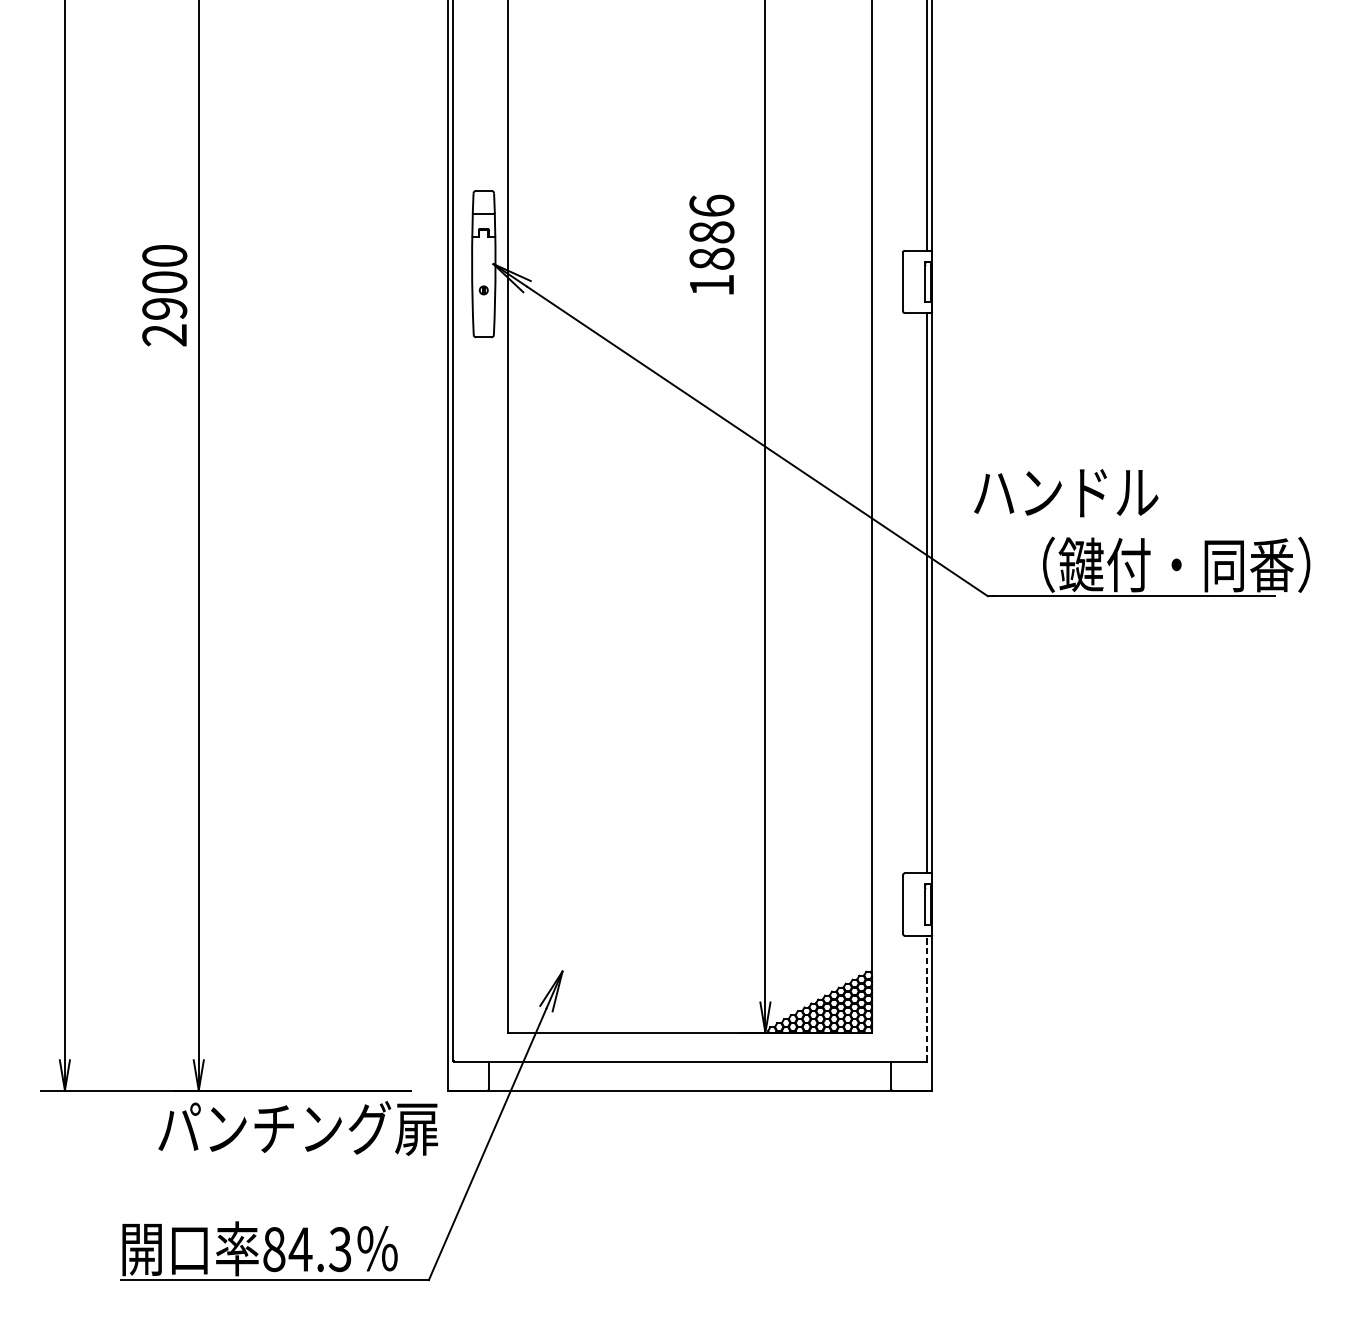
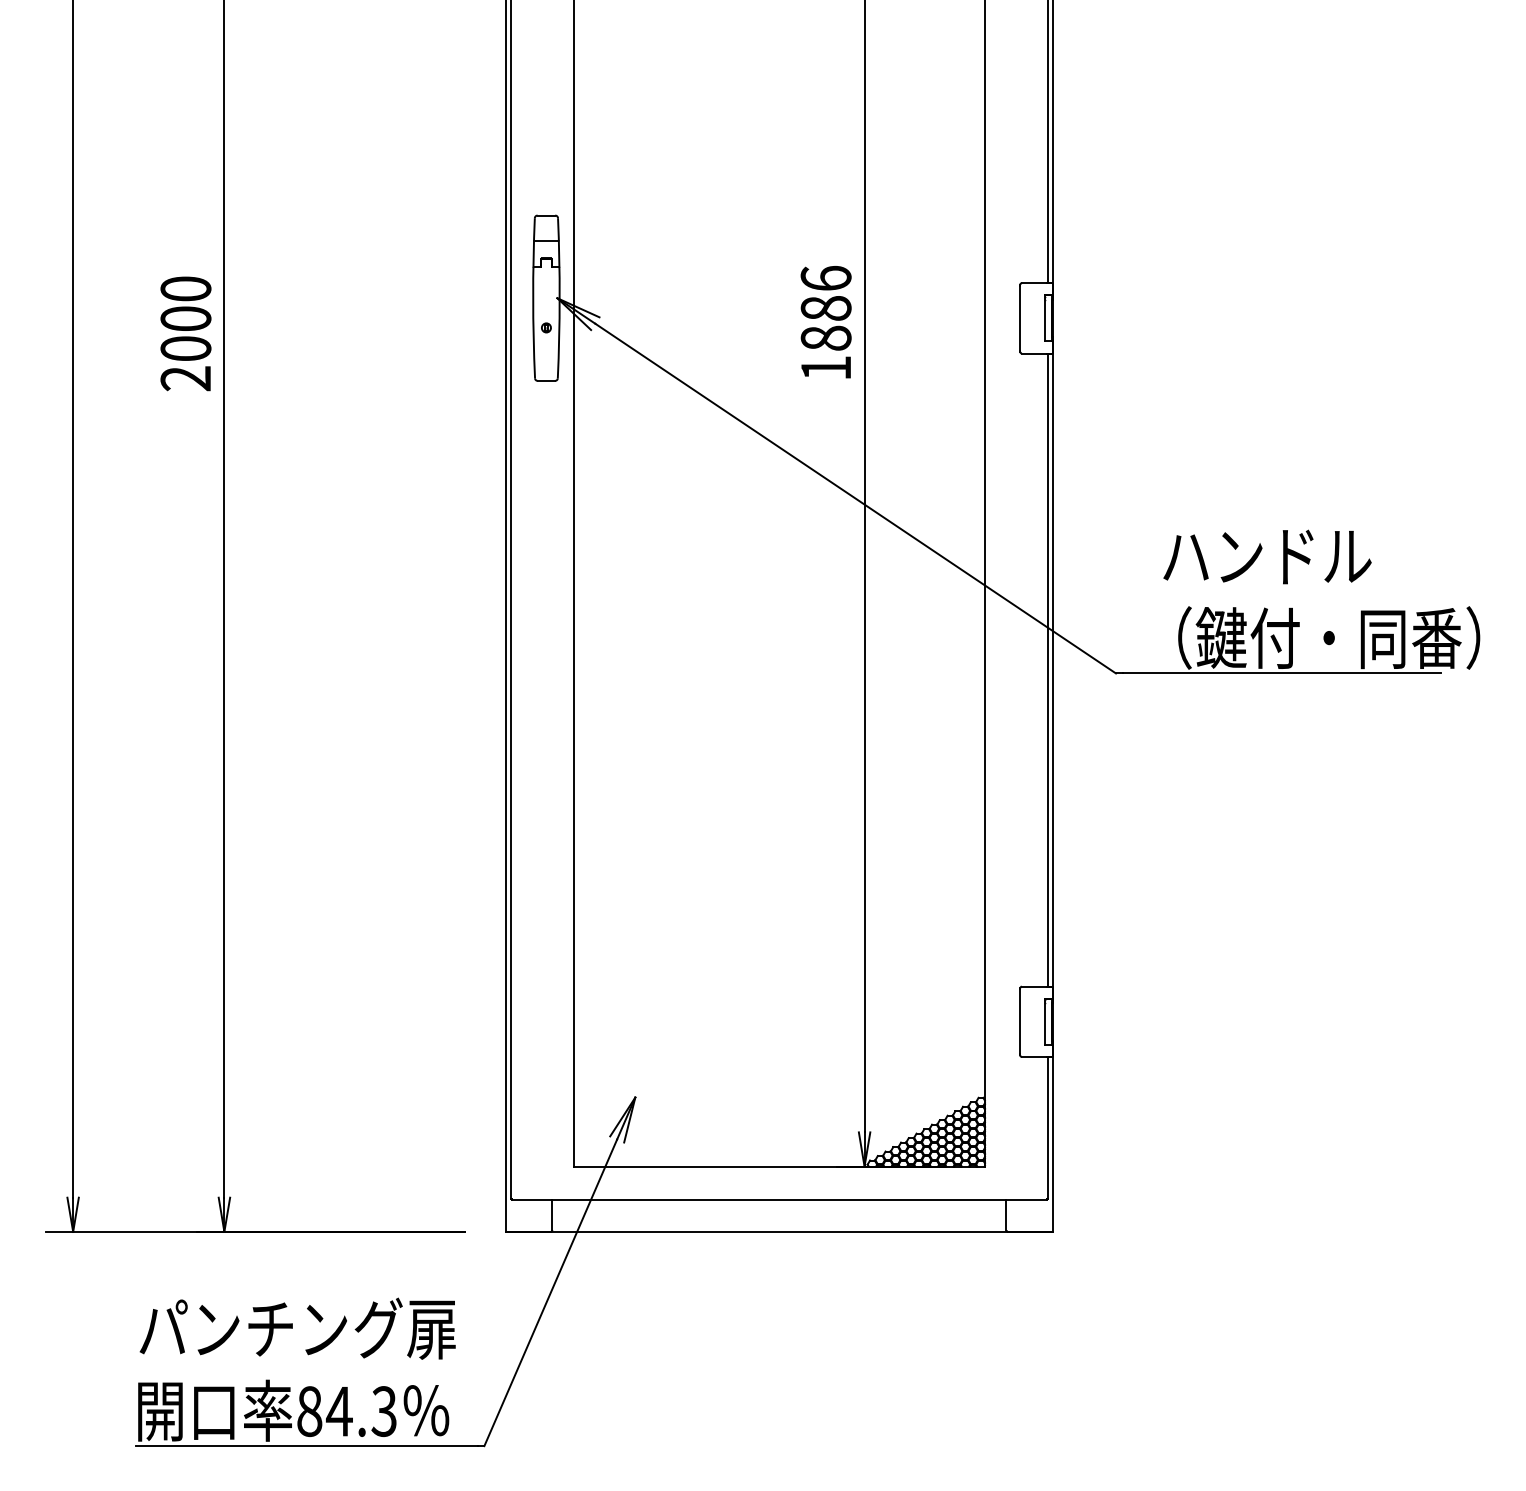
text: (711, 244) -> (825, 322), moved
text: (164, 308) -> (185, 348), 2900 -> 2000
text: (1066, 492) -> (1267, 556), moved
line: (927, 998) -> (1047, 1127), dashed -> solid
text: (298, 1128) -> (297, 1328), moved

